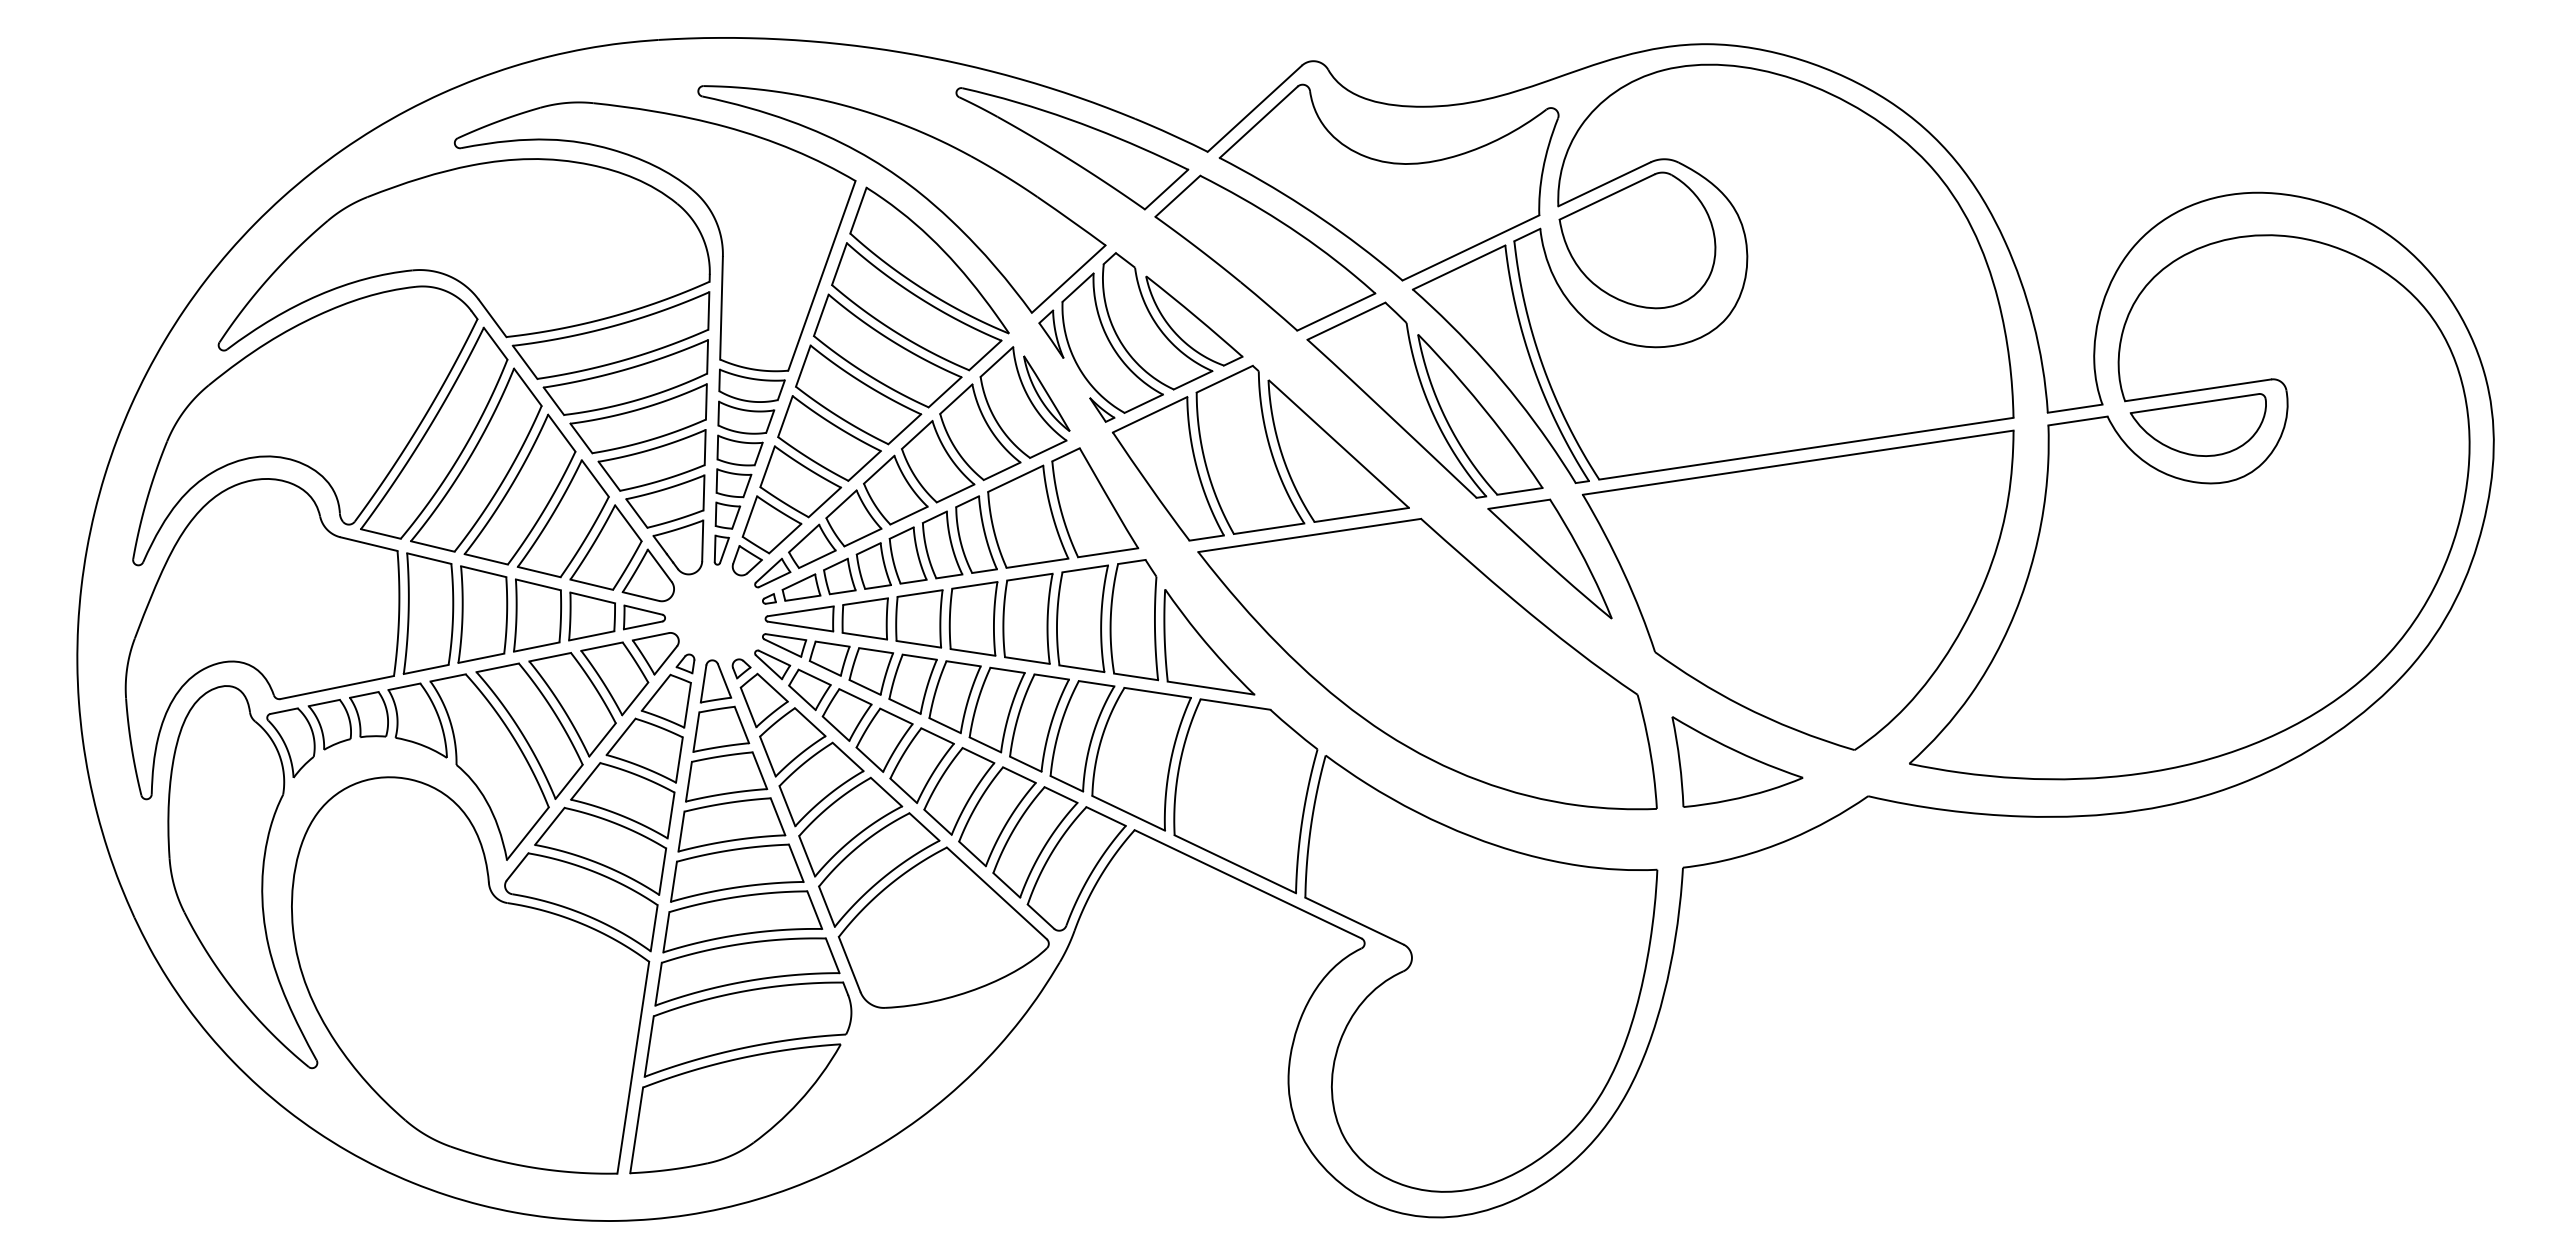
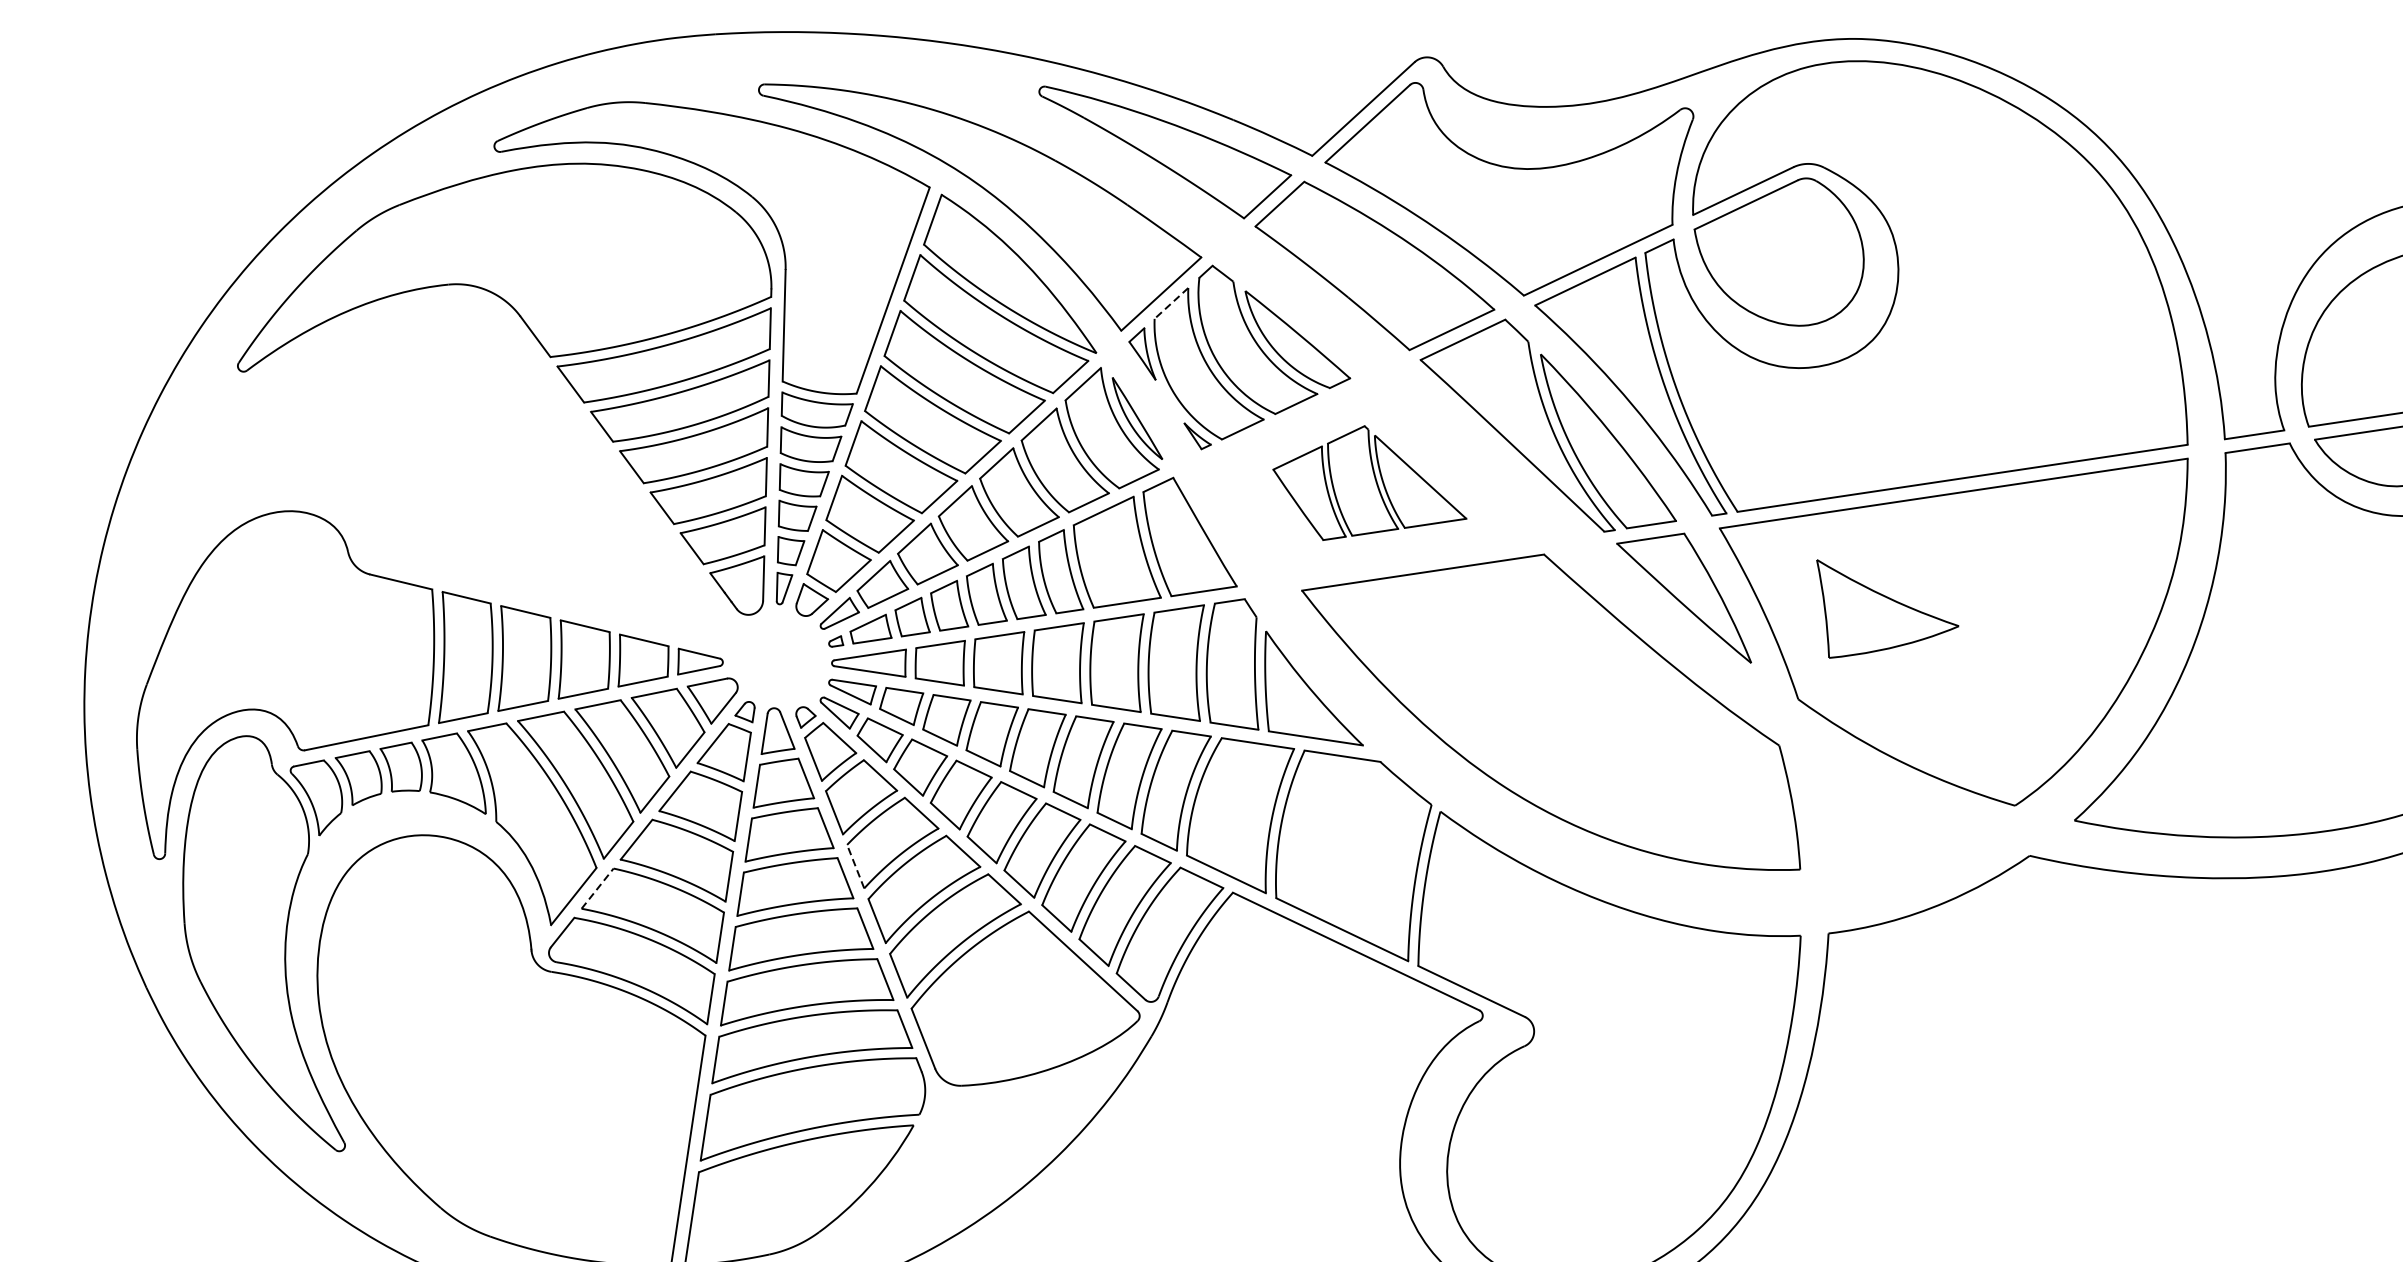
line: (1077, 288) -> (1170, 304), solid -> dashed
part: (403, 443) -> (438, 472), removed
part: (1260, 452) -> (1369, 482), size x0.6
part: (1737, 761) -> (1887, 608), moved
line: (787, 806) -> (855, 866), solid -> dashed
line: (549, 826) -> (597, 888), solid -> dashed

